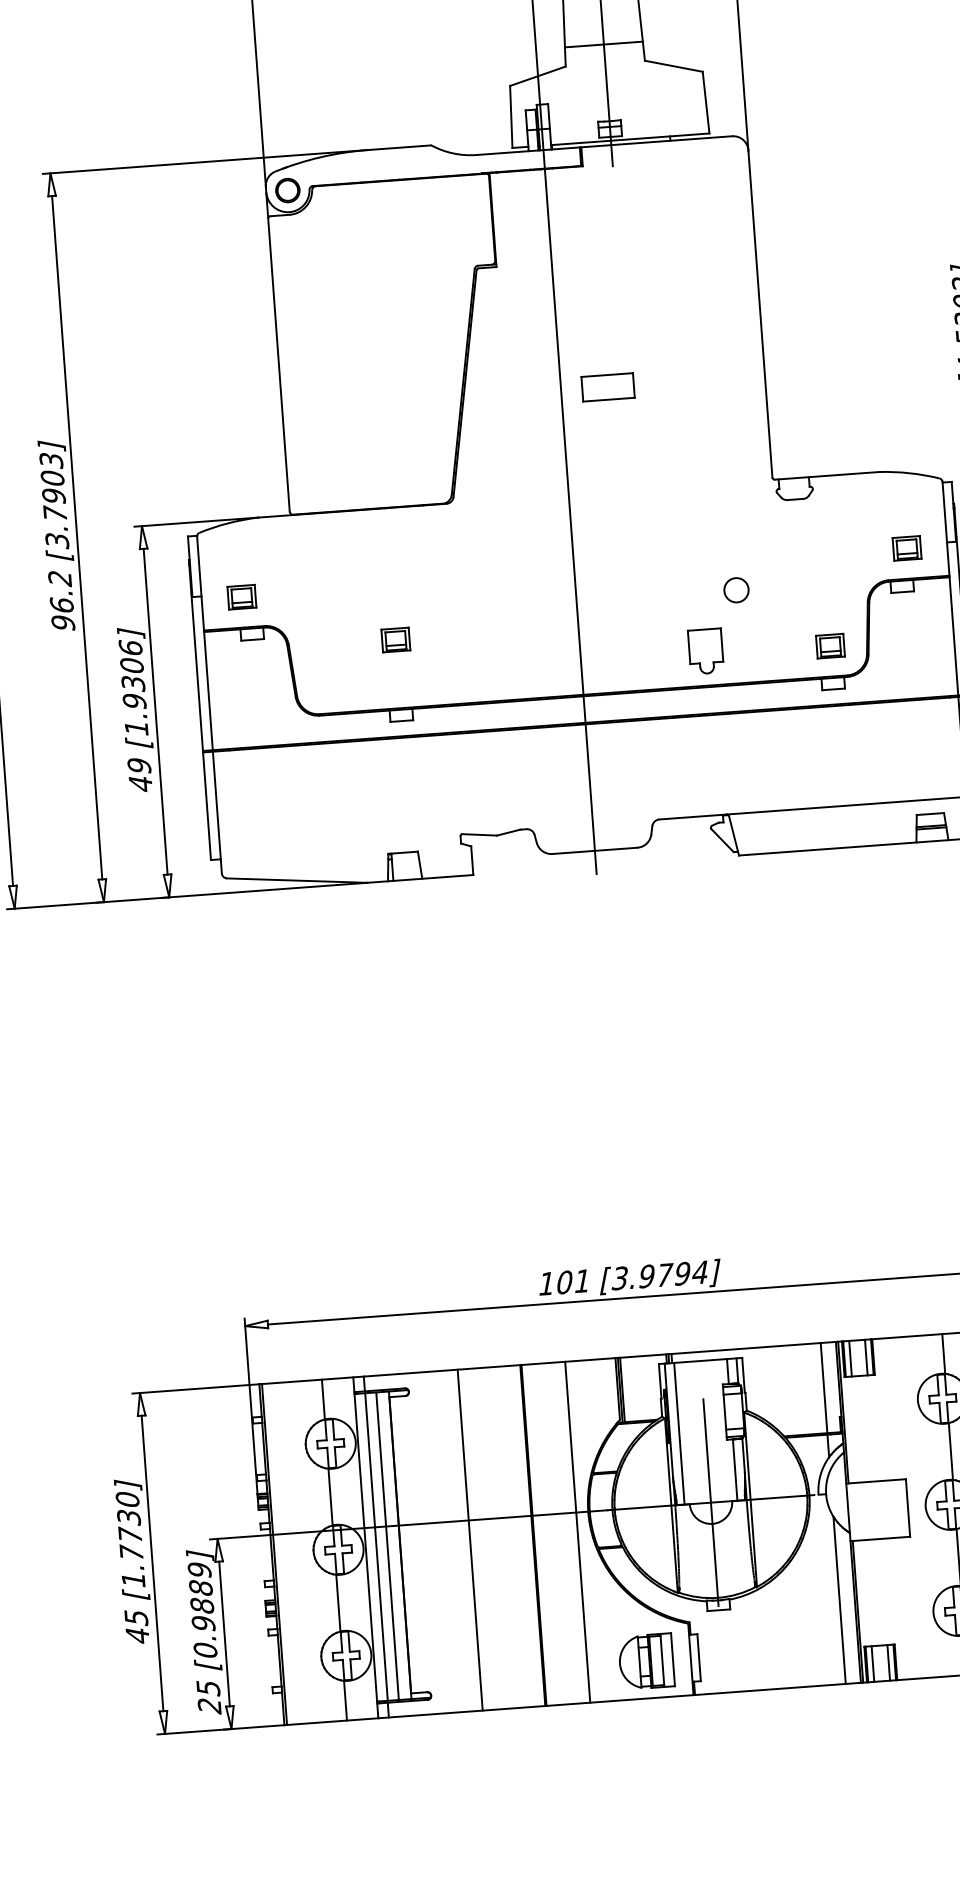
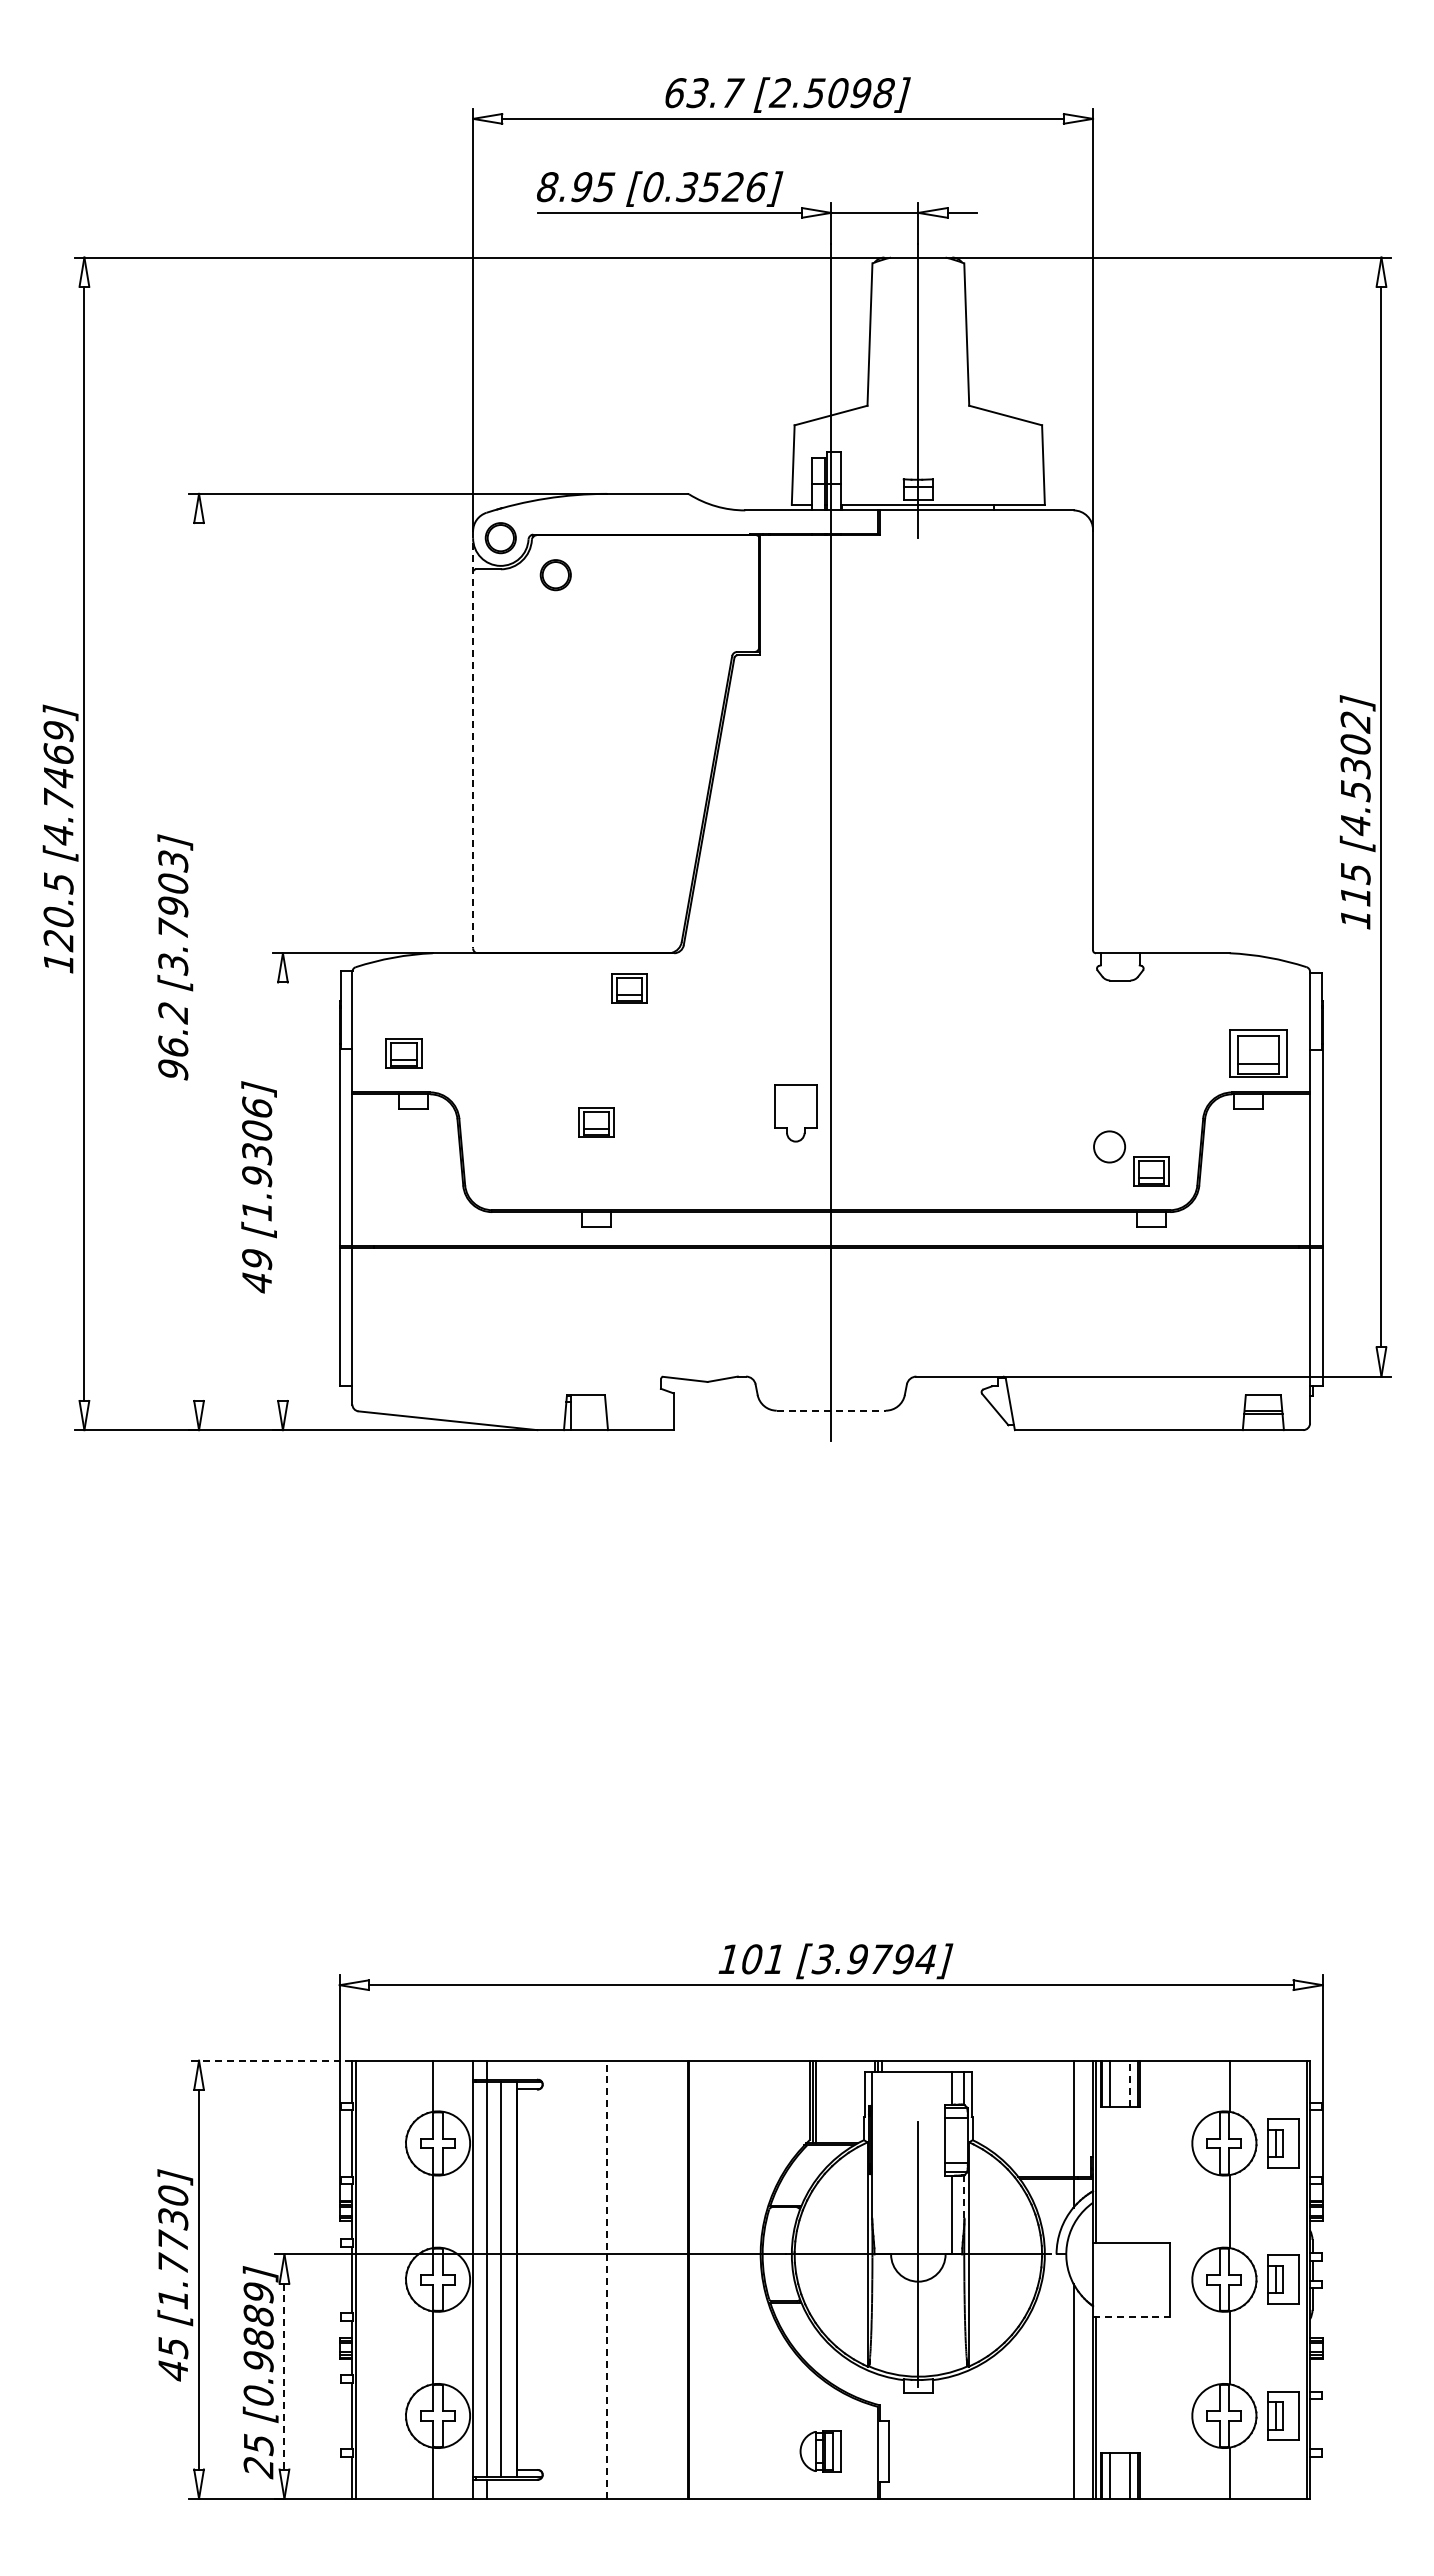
line: (604, 44) -> (918, 381), removed
part: (332, 216) -> (555, 575), added
line: (278, 348) -> (473, 739), solid -> dashed
part: (608, 387) -> (891, 819), removed
part: (413, 533) -> (629, 988), added
line: (77, 537) -> (199, 961), removed
part: (907, 548) -> (1258, 1053), size x1.6
circle: (736, 589) -> (1109, 1146), moved
part: (705, 651) -> (795, 1113), moved
line: (155, 711) -> (282, 1191), removed
line: (595, 850) -> (831, 1410), solid -> dashed
line: (866, 1357) -> (1130, 2083), solid -> dashed
line: (195, 1388) -> (270, 2060), solid -> dashed
line: (679, 1433) -> (884, 2163), removed
line: (743, 1454) -> (964, 2196), solid -> dashed
line: (577, 1532) -> (745, 2279), removed
line: (880, 1538) -> (1131, 2316), solid -> dashed
line: (470, 1539) -> (607, 2279), solid -> dashed
line: (224, 1633) -> (284, 2376), solid -> dashed
part: (646, 1661) -> (820, 2451), size x0.6

